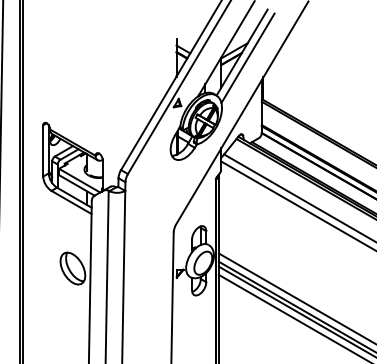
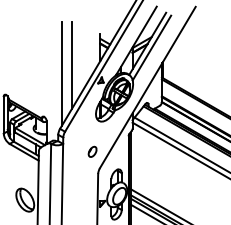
line: (137, 82) -> (71, 65), added
line: (123, 94) -> (61, 74), added
part: (165, 201) -> (92, 151), added

